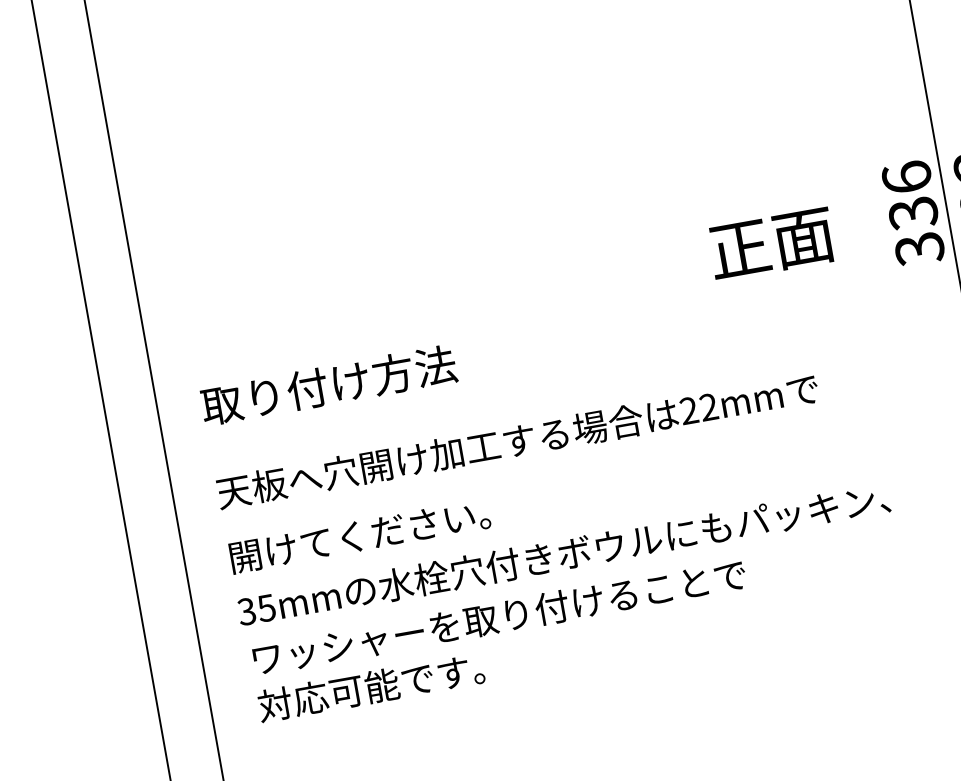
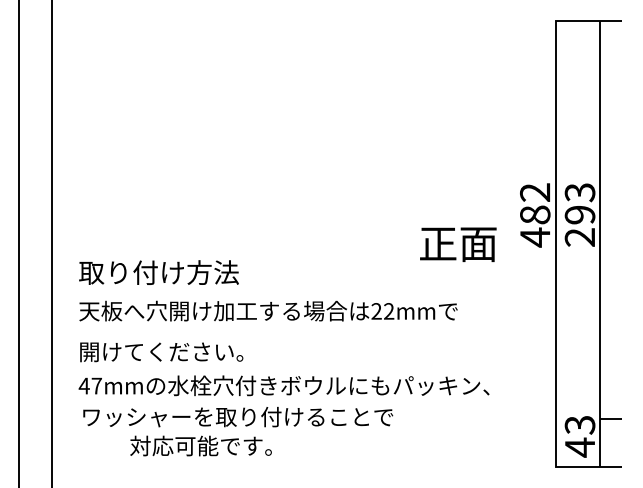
text: (913, 213) -> (535, 215), 336 -> 482
text: (772, 244) -> (458, 244), moved
text: (327, 385) -> (158, 272), moved
text: (254, 609) -> (89, 385), 35mm -> 47mm
text: (370, 686) -> (200, 445), moved

